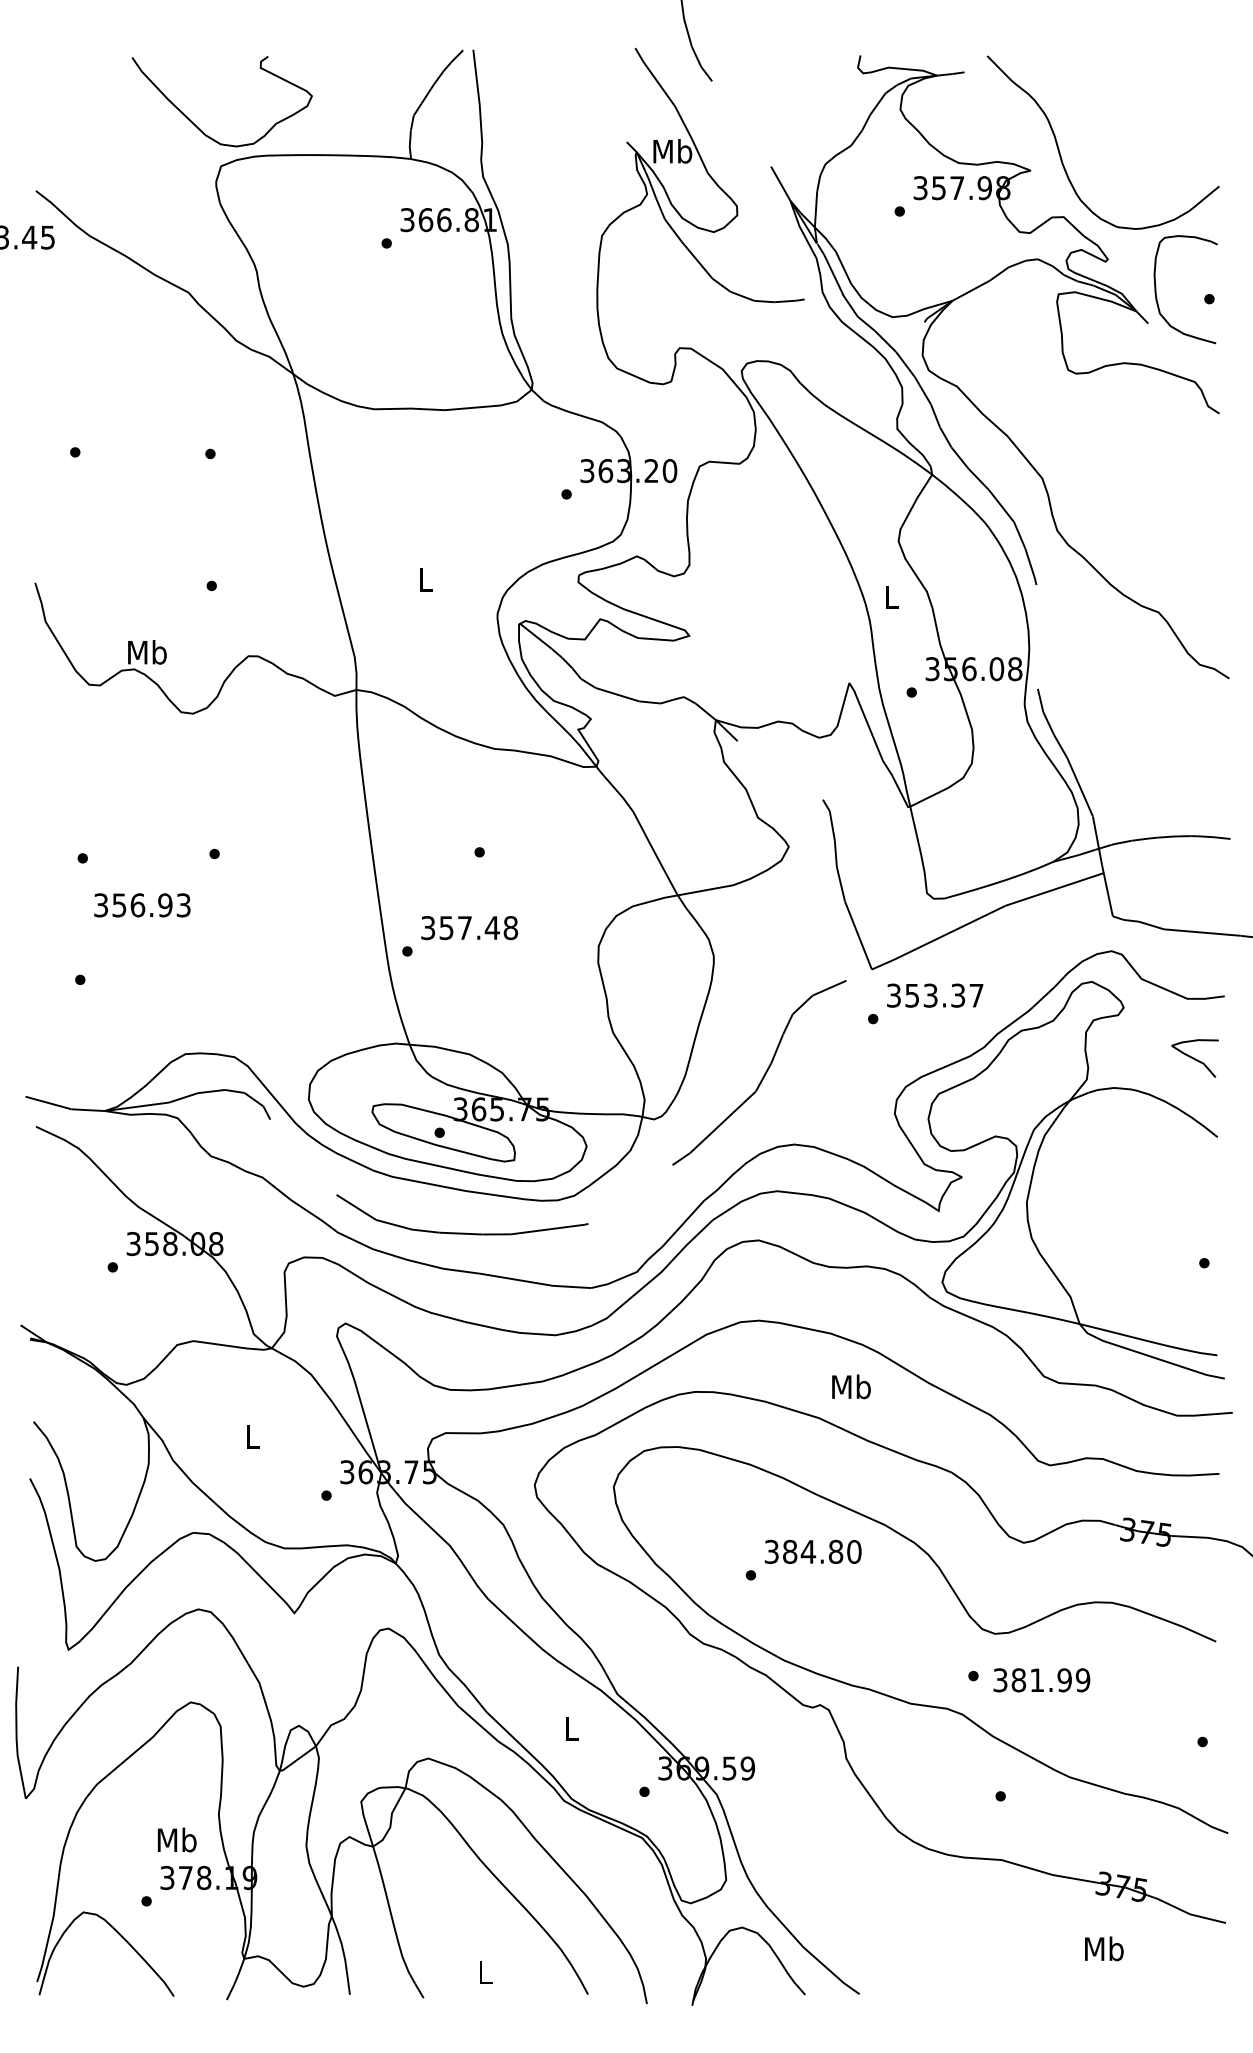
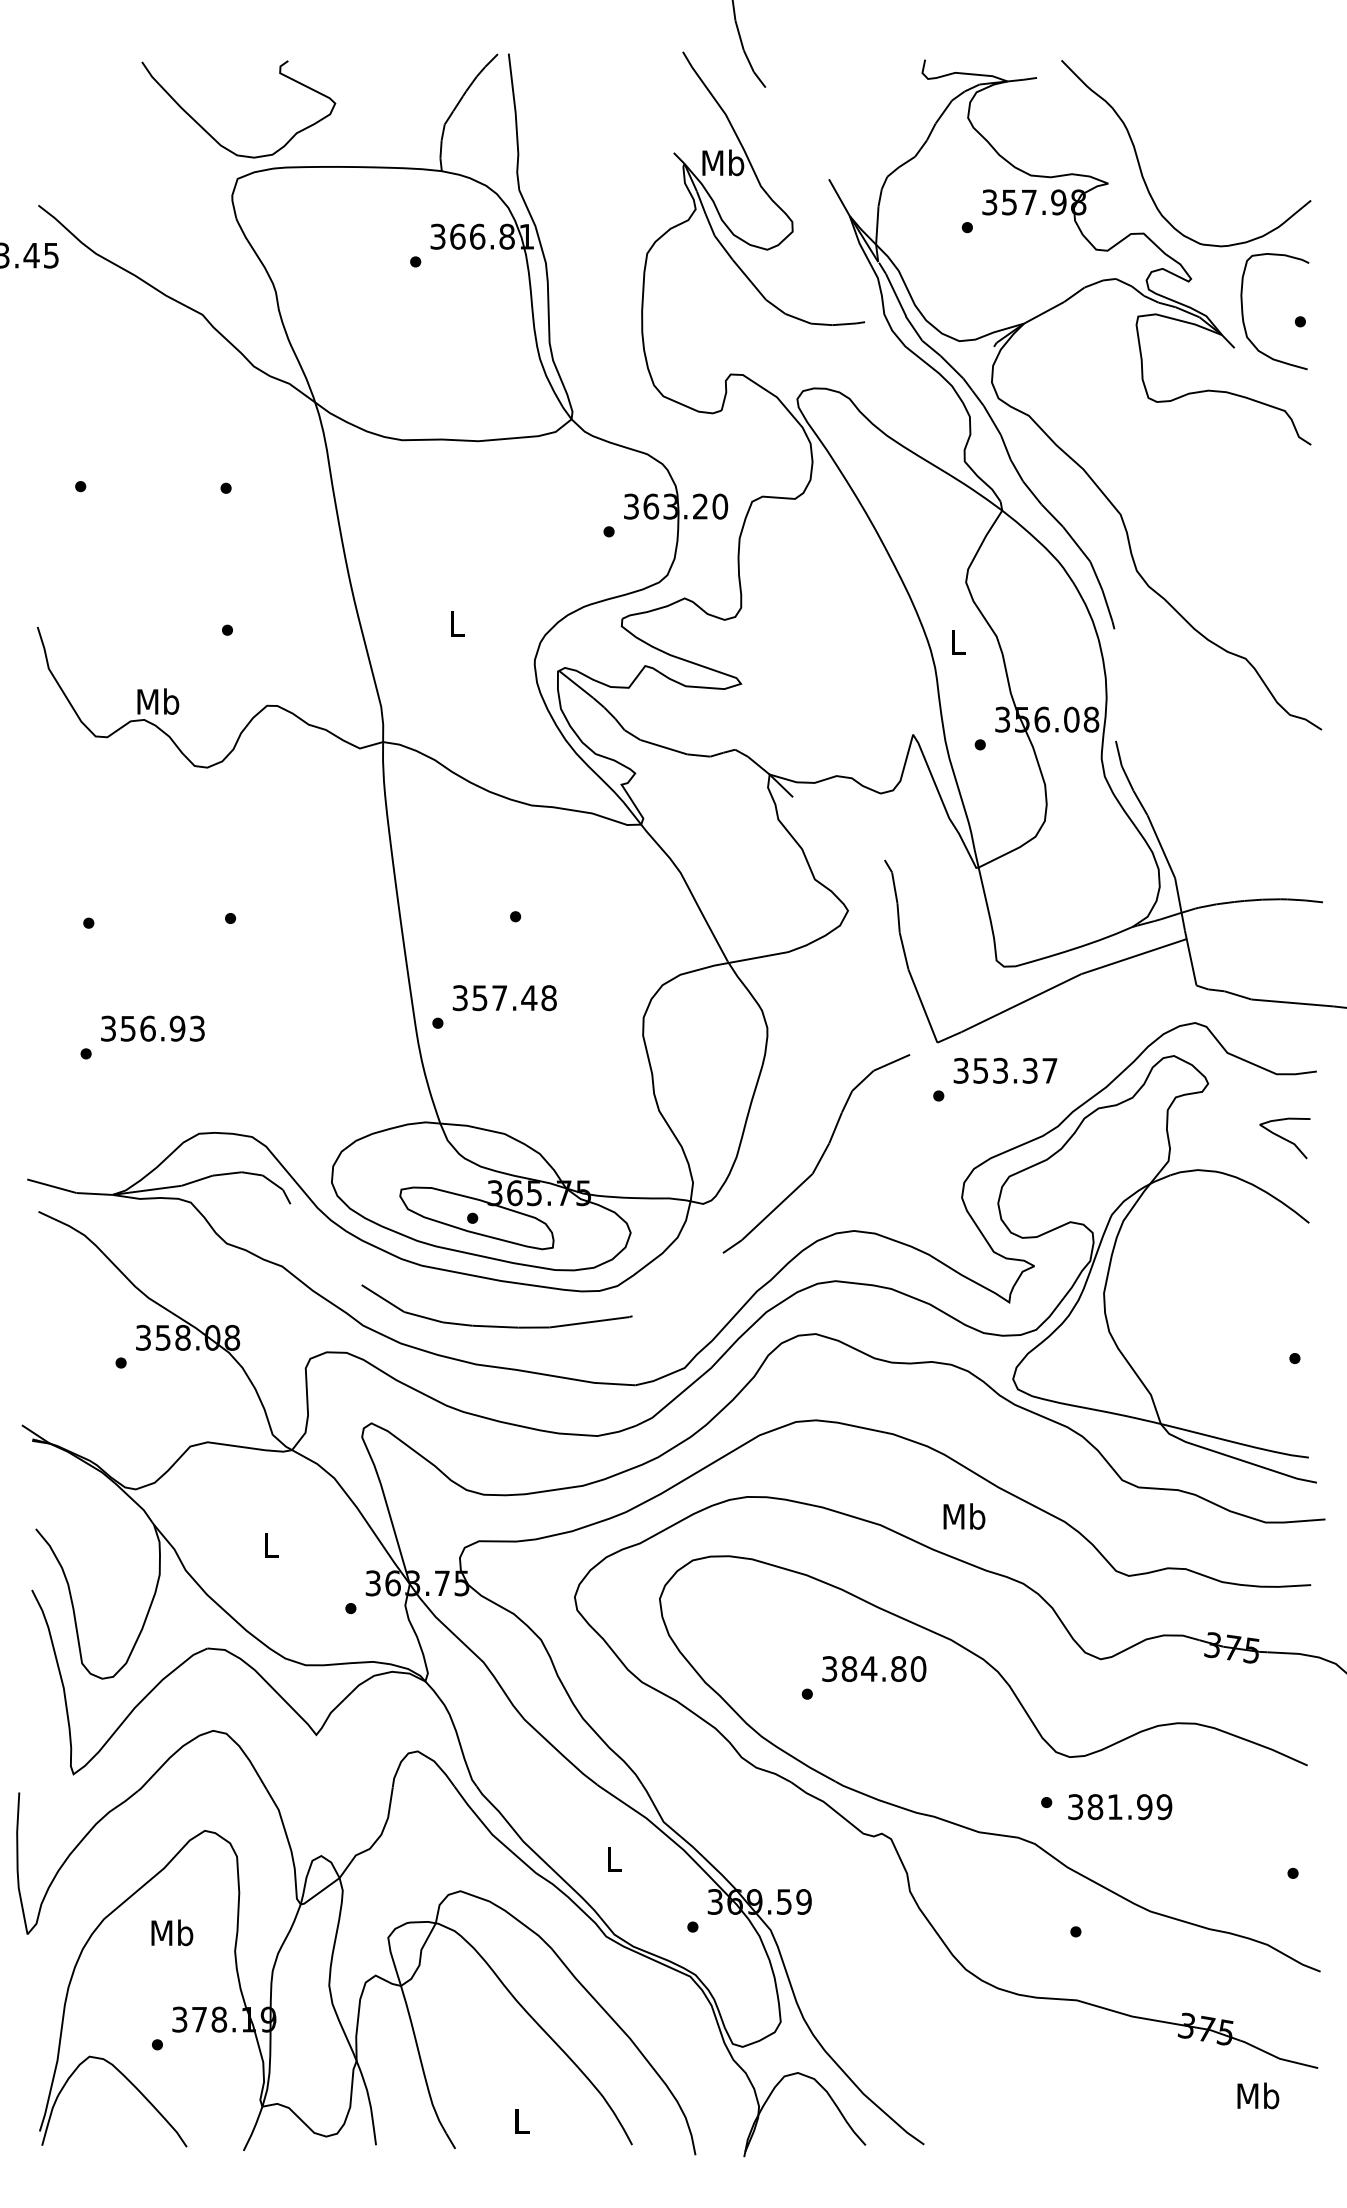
text: (142, 905) -> (152, 1028), moved
text: (851, 1386) -> (964, 1516), moved
text: (177, 1839) -> (172, 1932), moved
text: (1104, 1948) -> (1258, 2095), moved

